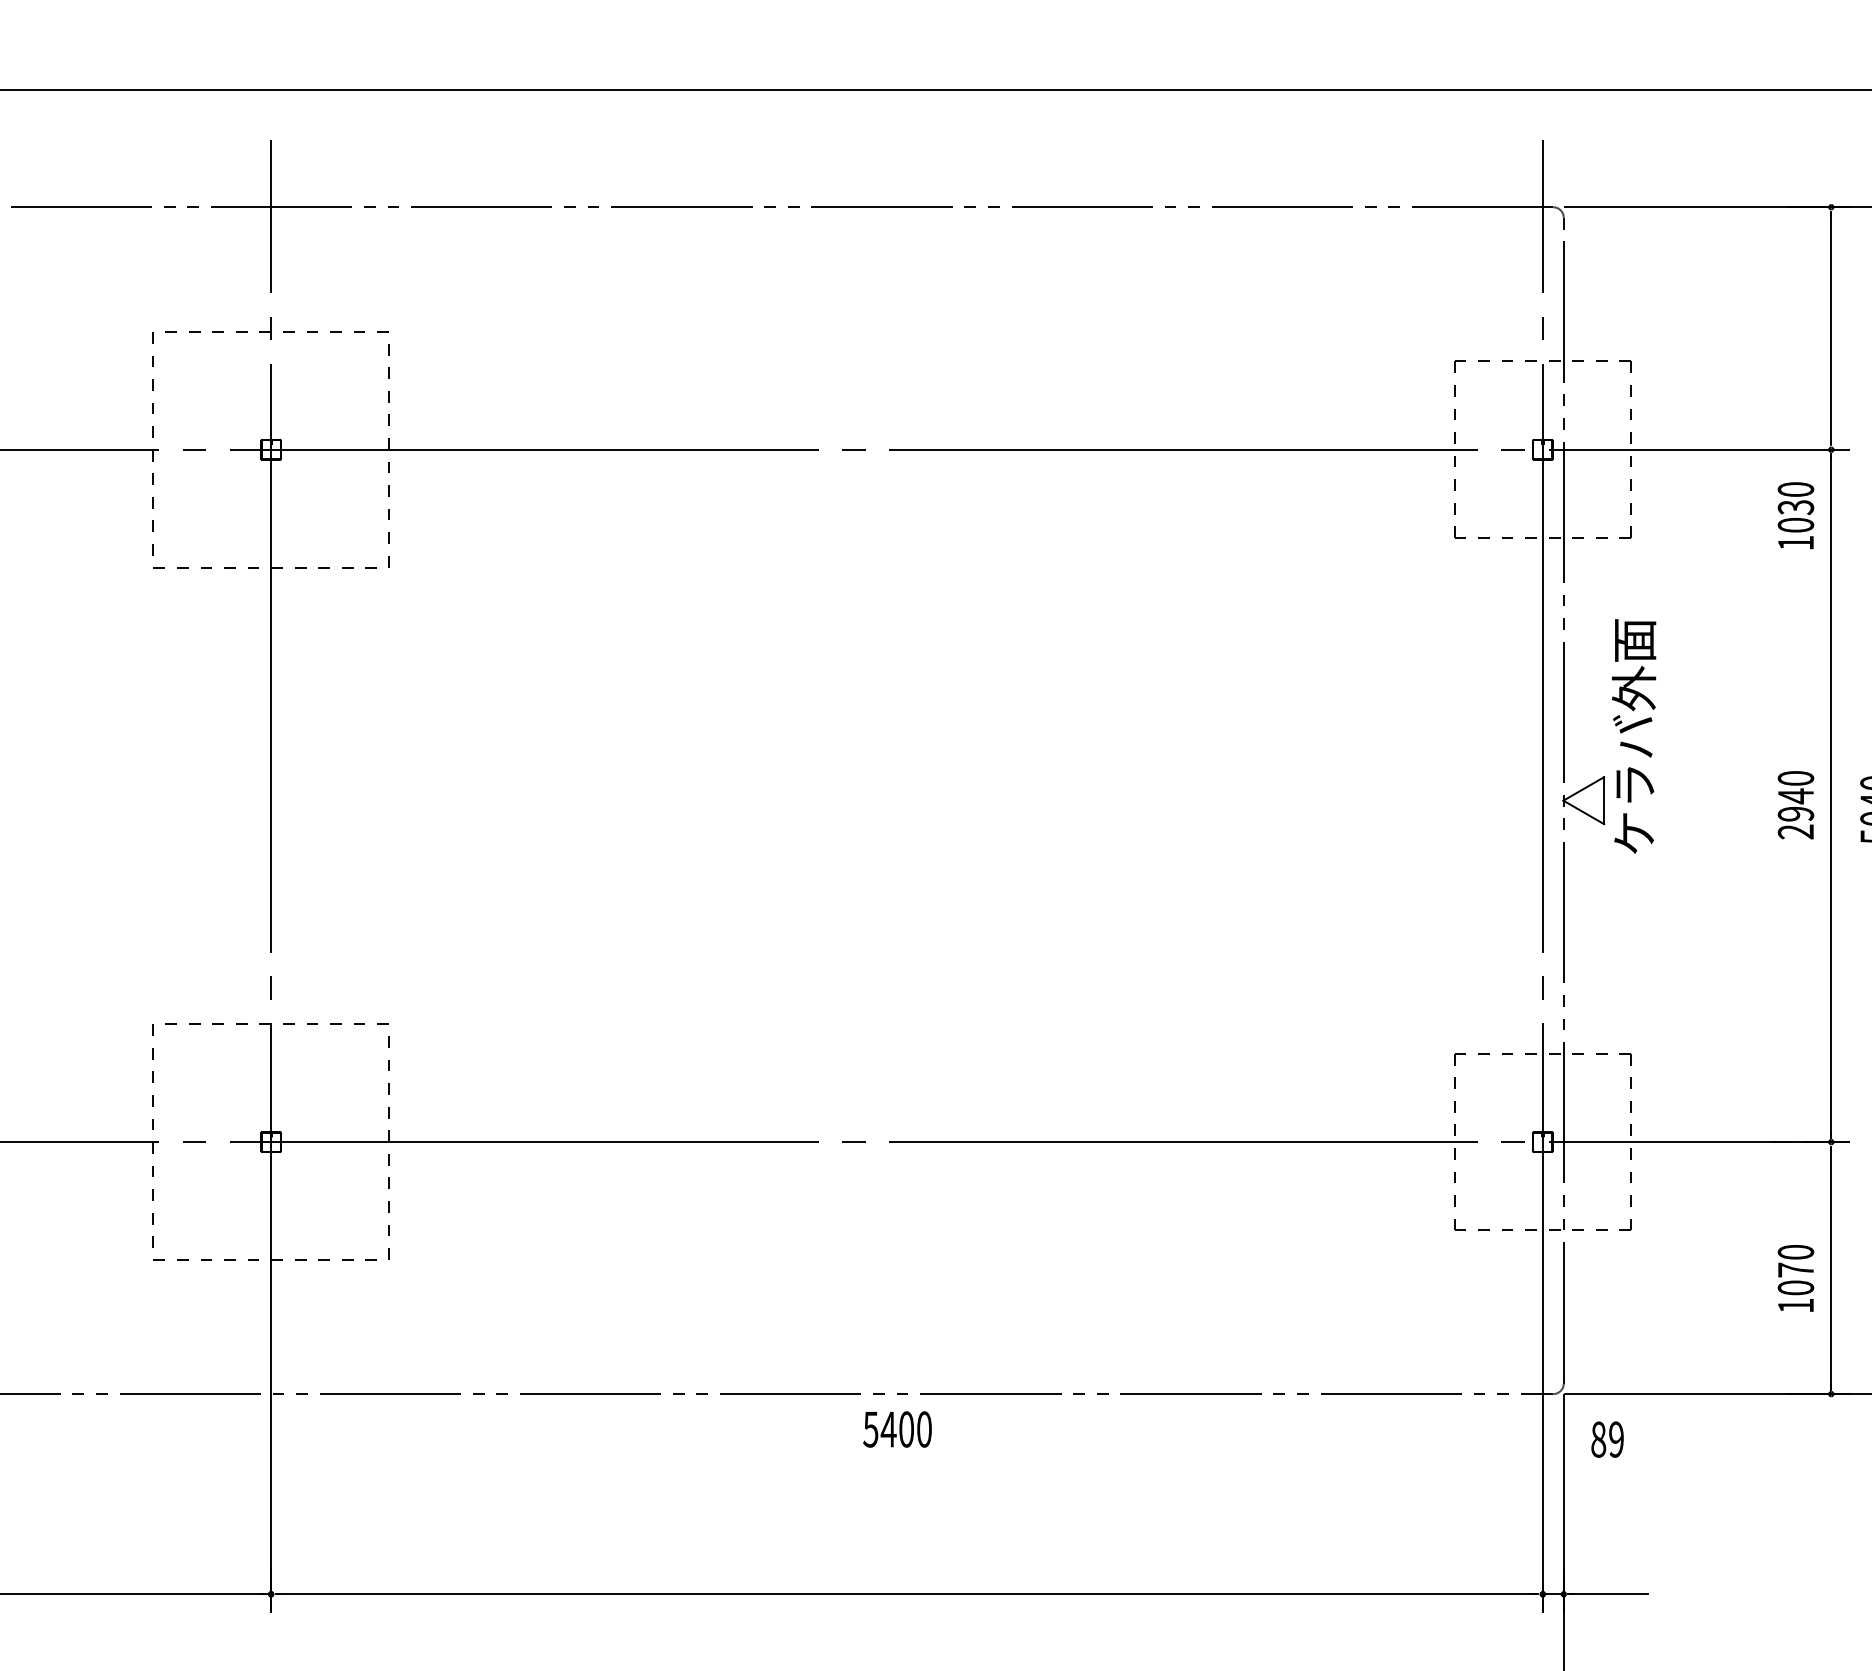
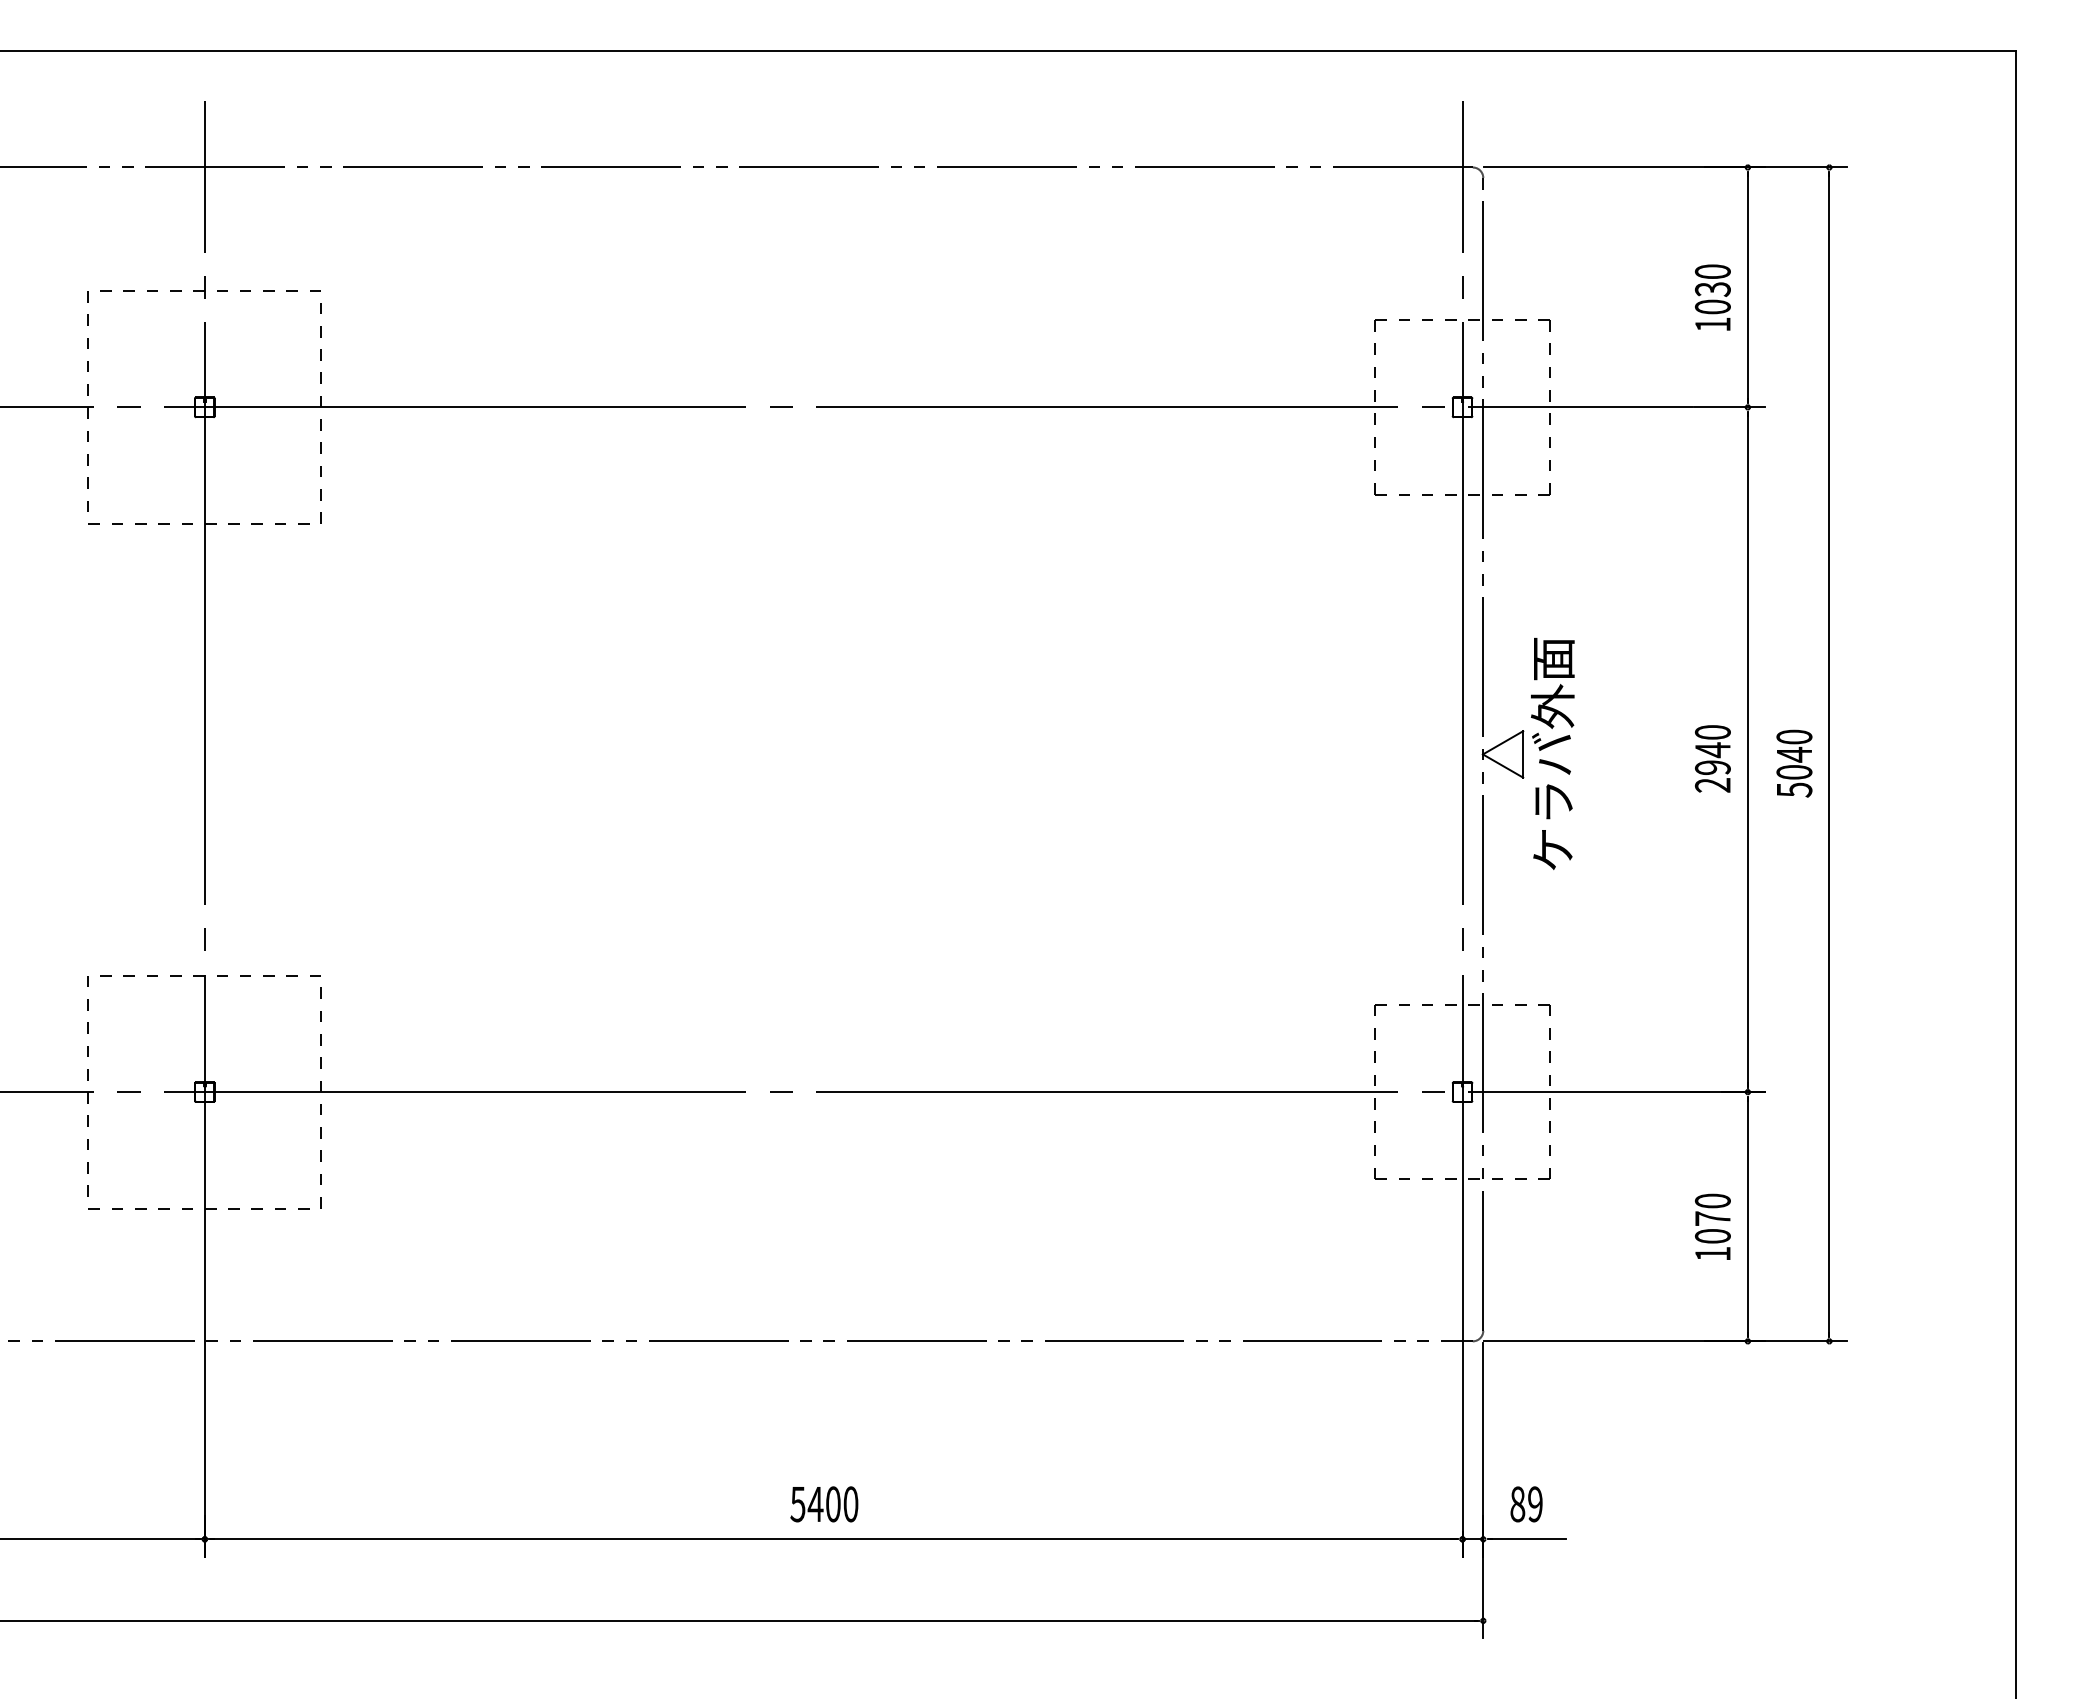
text: (1795, 515) -> (1712, 297), moved
text: (1633, 736) -> (1552, 753), moved
text: (897, 1429) -> (824, 1504), moved
text: (1607, 1439) -> (1526, 1504), moved

